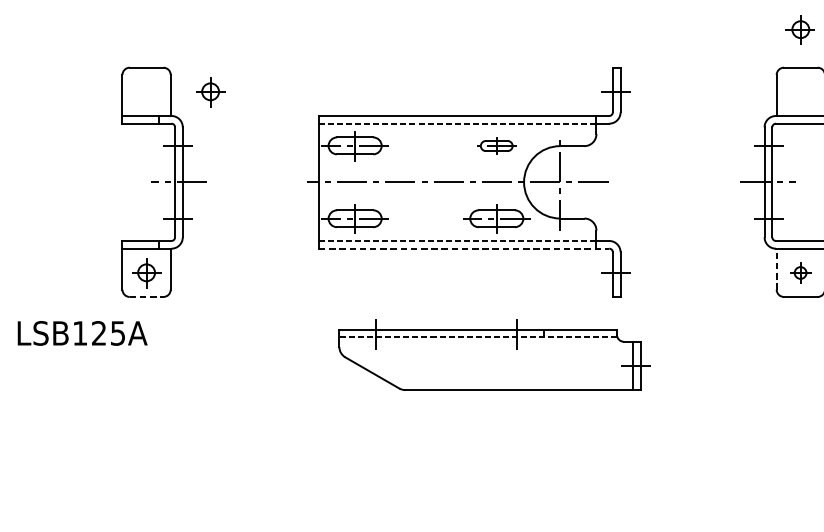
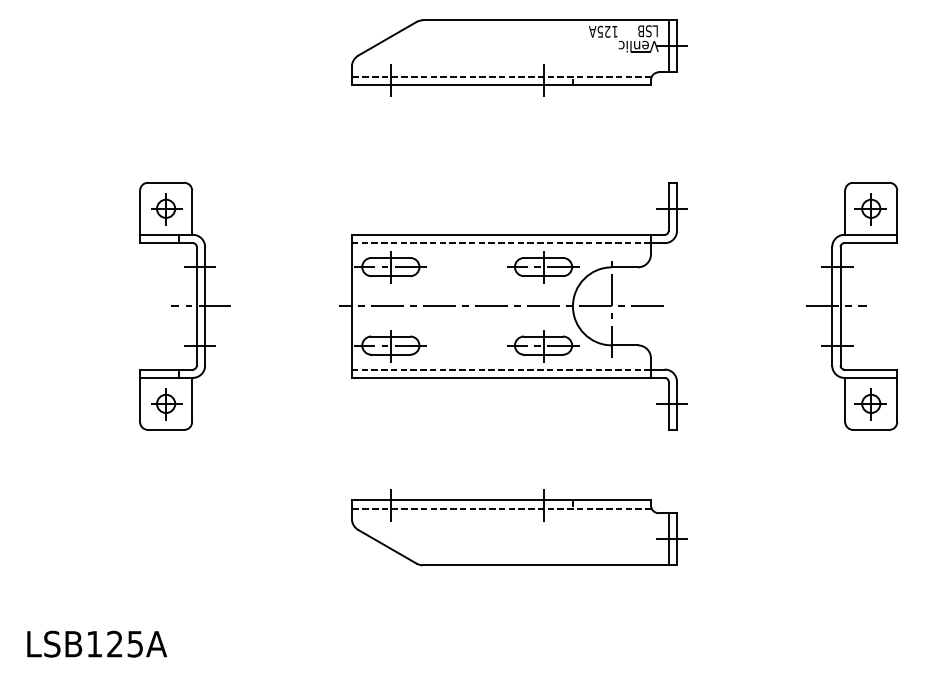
part: (800, 30) -> (870, 209), moved
part: (210, 92) -> (166, 209), moved
part: (496, 146) -> (543, 267), size x1.67
line: (464, 248) -> (508, 377), dashed -> solid
line: (776, 268) -> (845, 399), dashed -> solid
part: (800, 273) -> (870, 404), size x1.43
line: (146, 296) -> (166, 429), dashed -> solid
text: (82, 332) -> (97, 643), moved
part: (494, 355) -> (519, 527), moved

